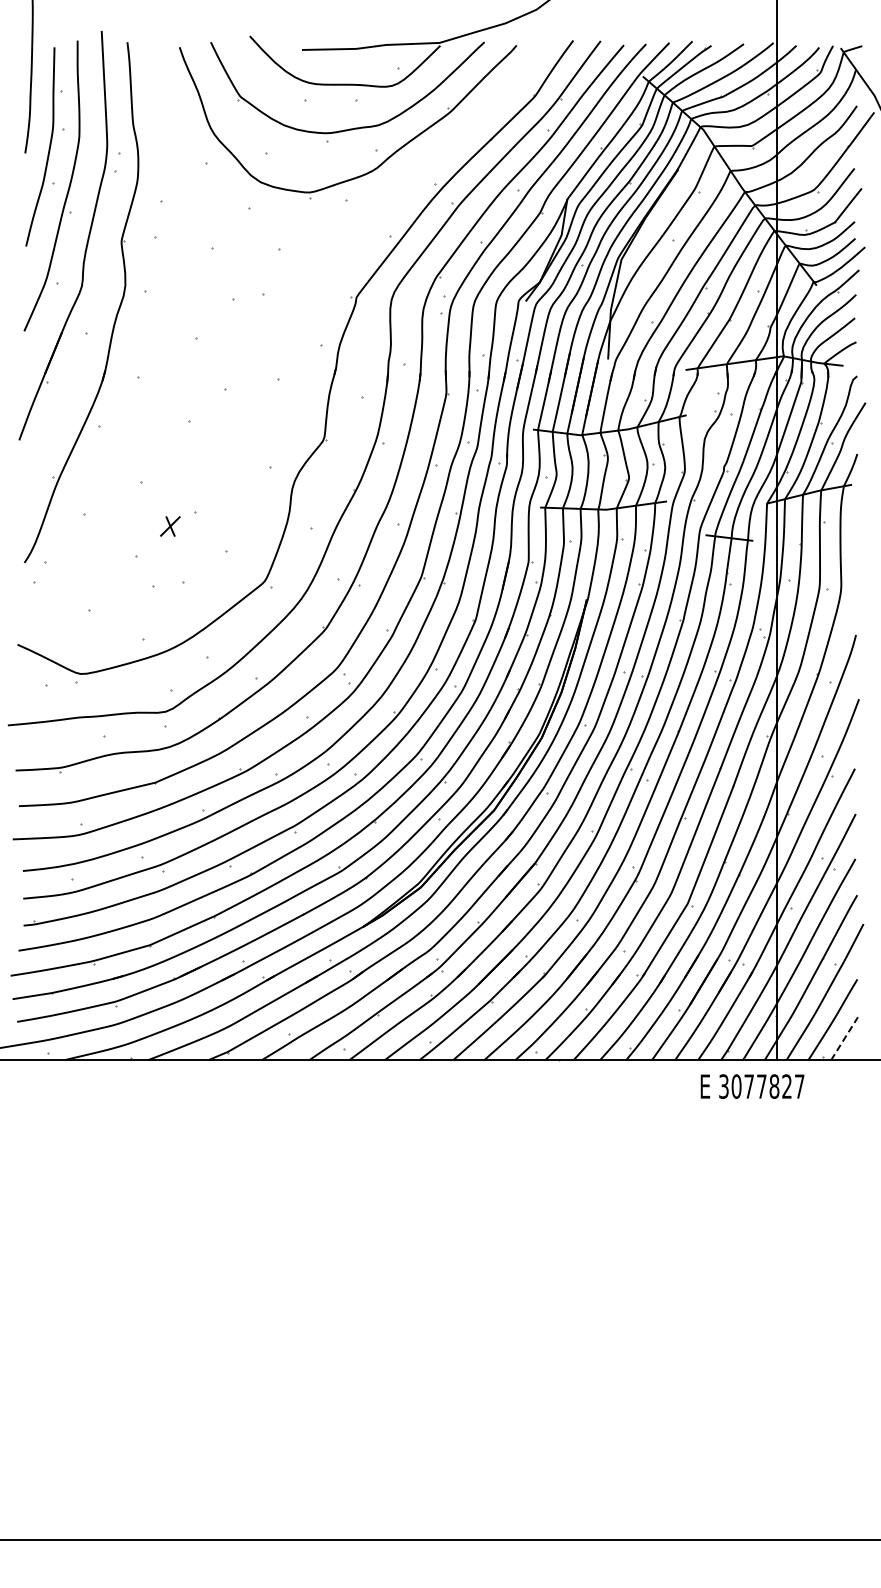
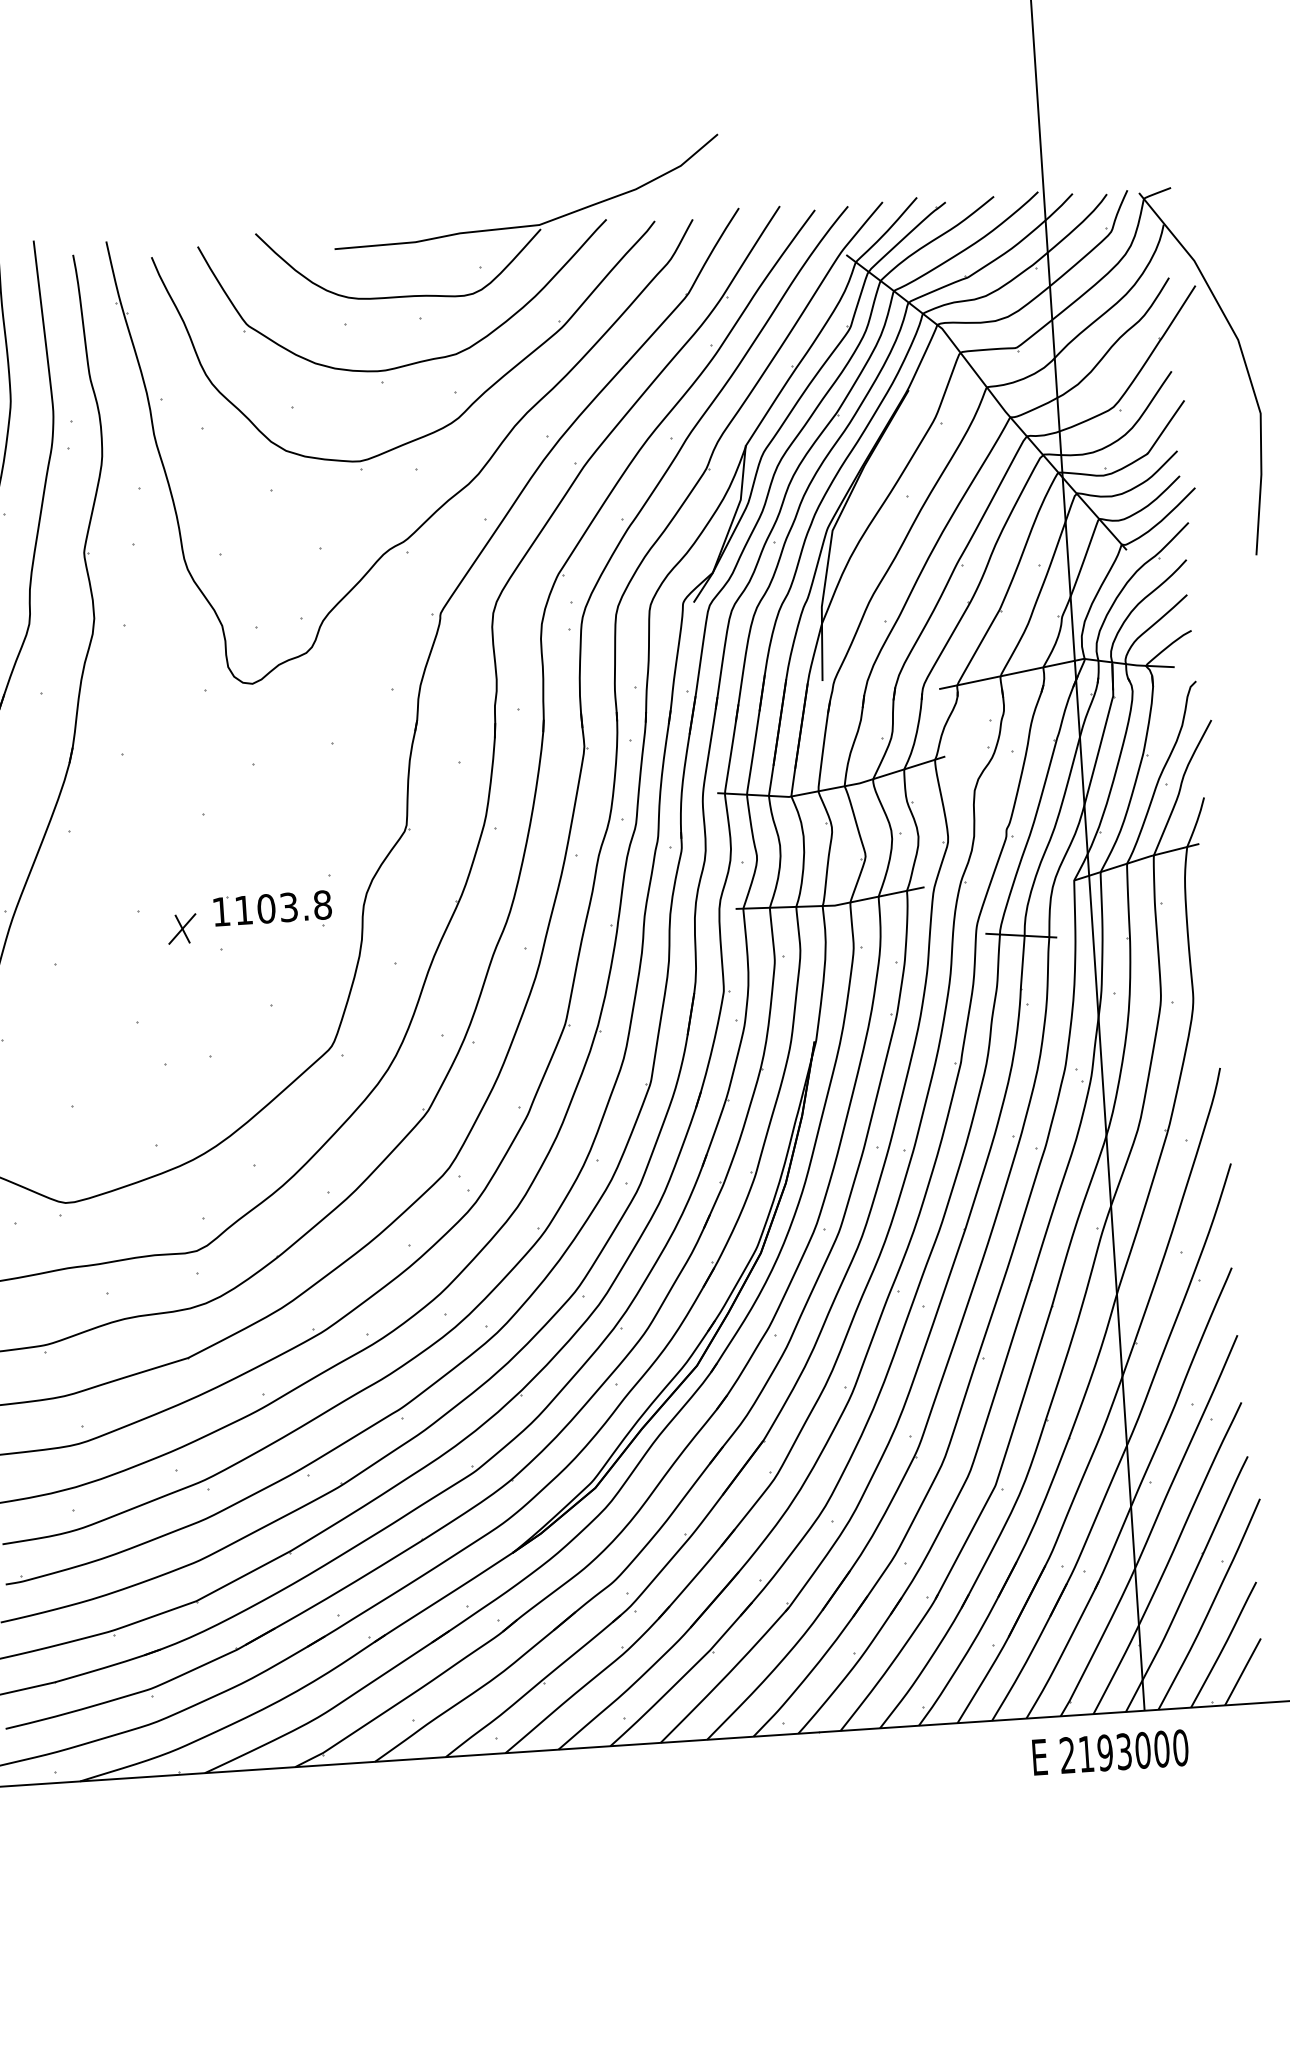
part: (367, 220) -> (449, 497), added
part: (231, 488) -> (272, 911), added
part: (170, 526) -> (182, 929), moved
line: (844, 1038) -> (1242, 1671), dashed -> solid
text: (761, 1086) -> (1123, 1751), 3077827 -> 2193000

